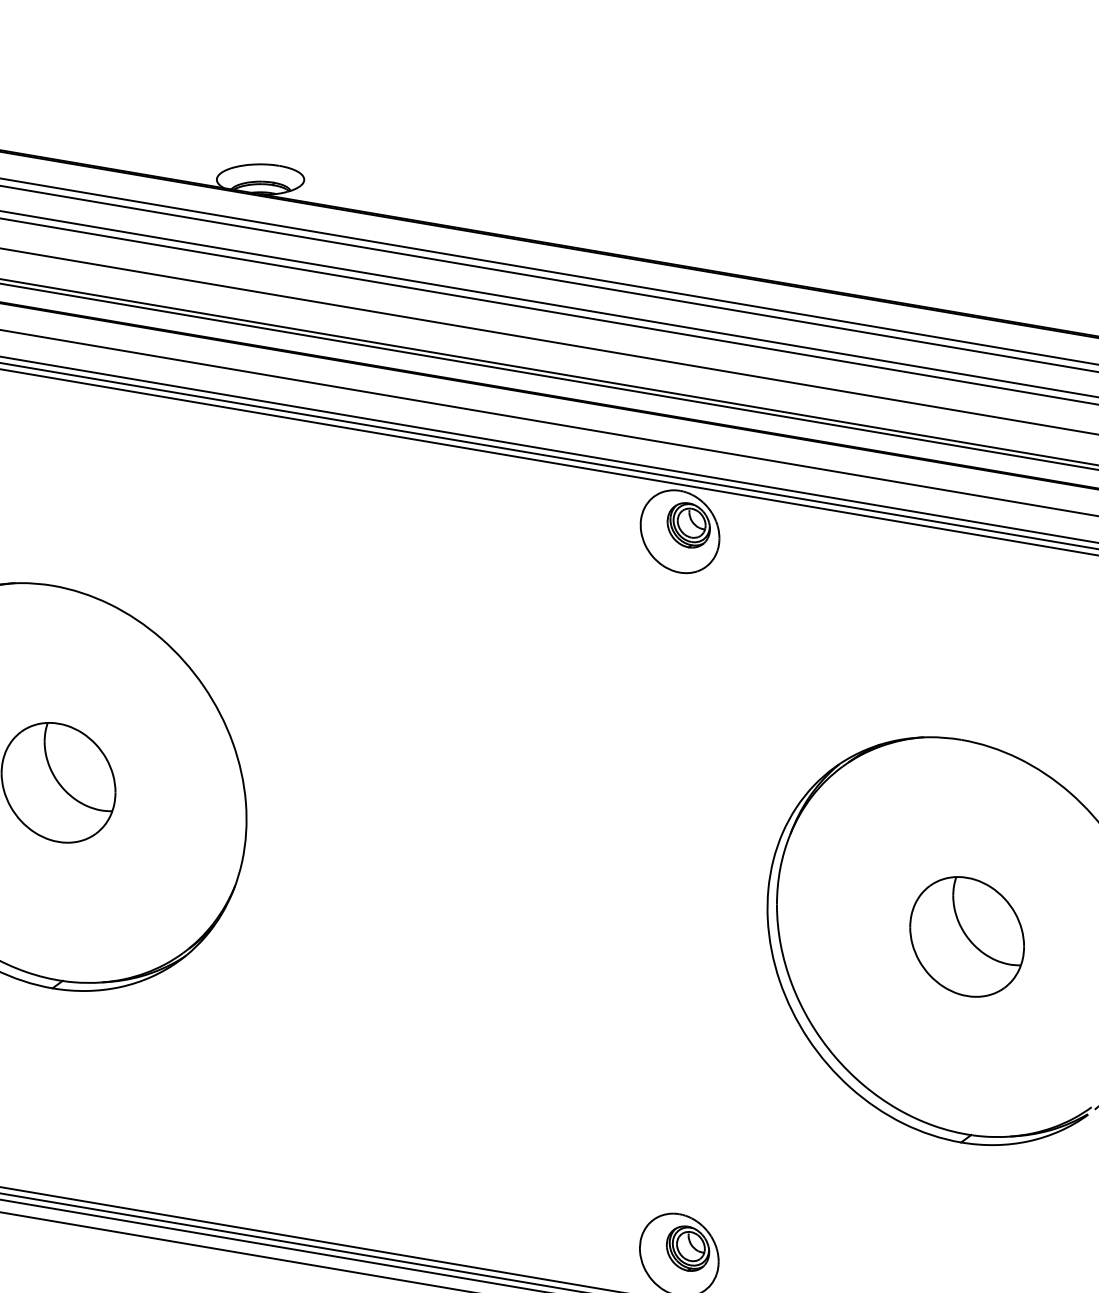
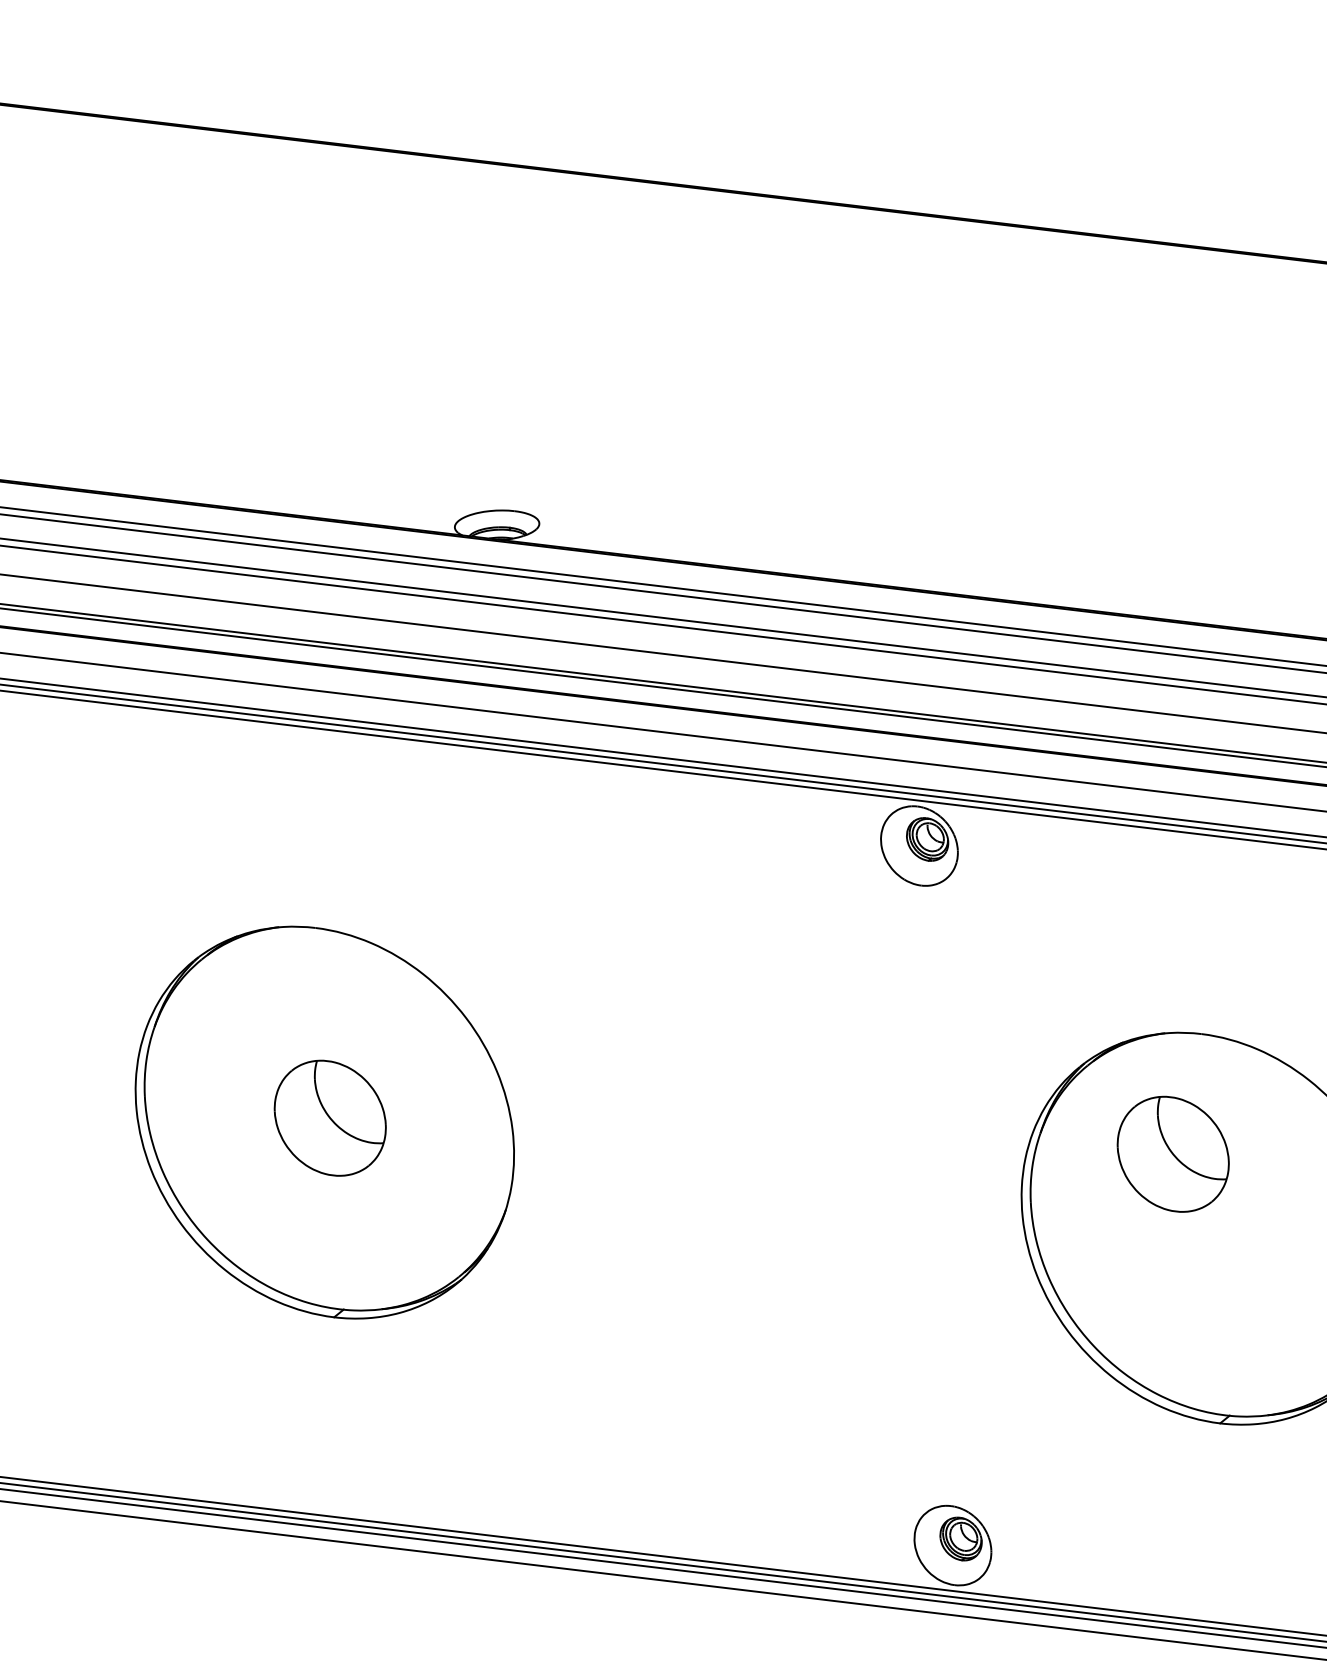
part: (966, 936) -> (1172, 1153), moved

